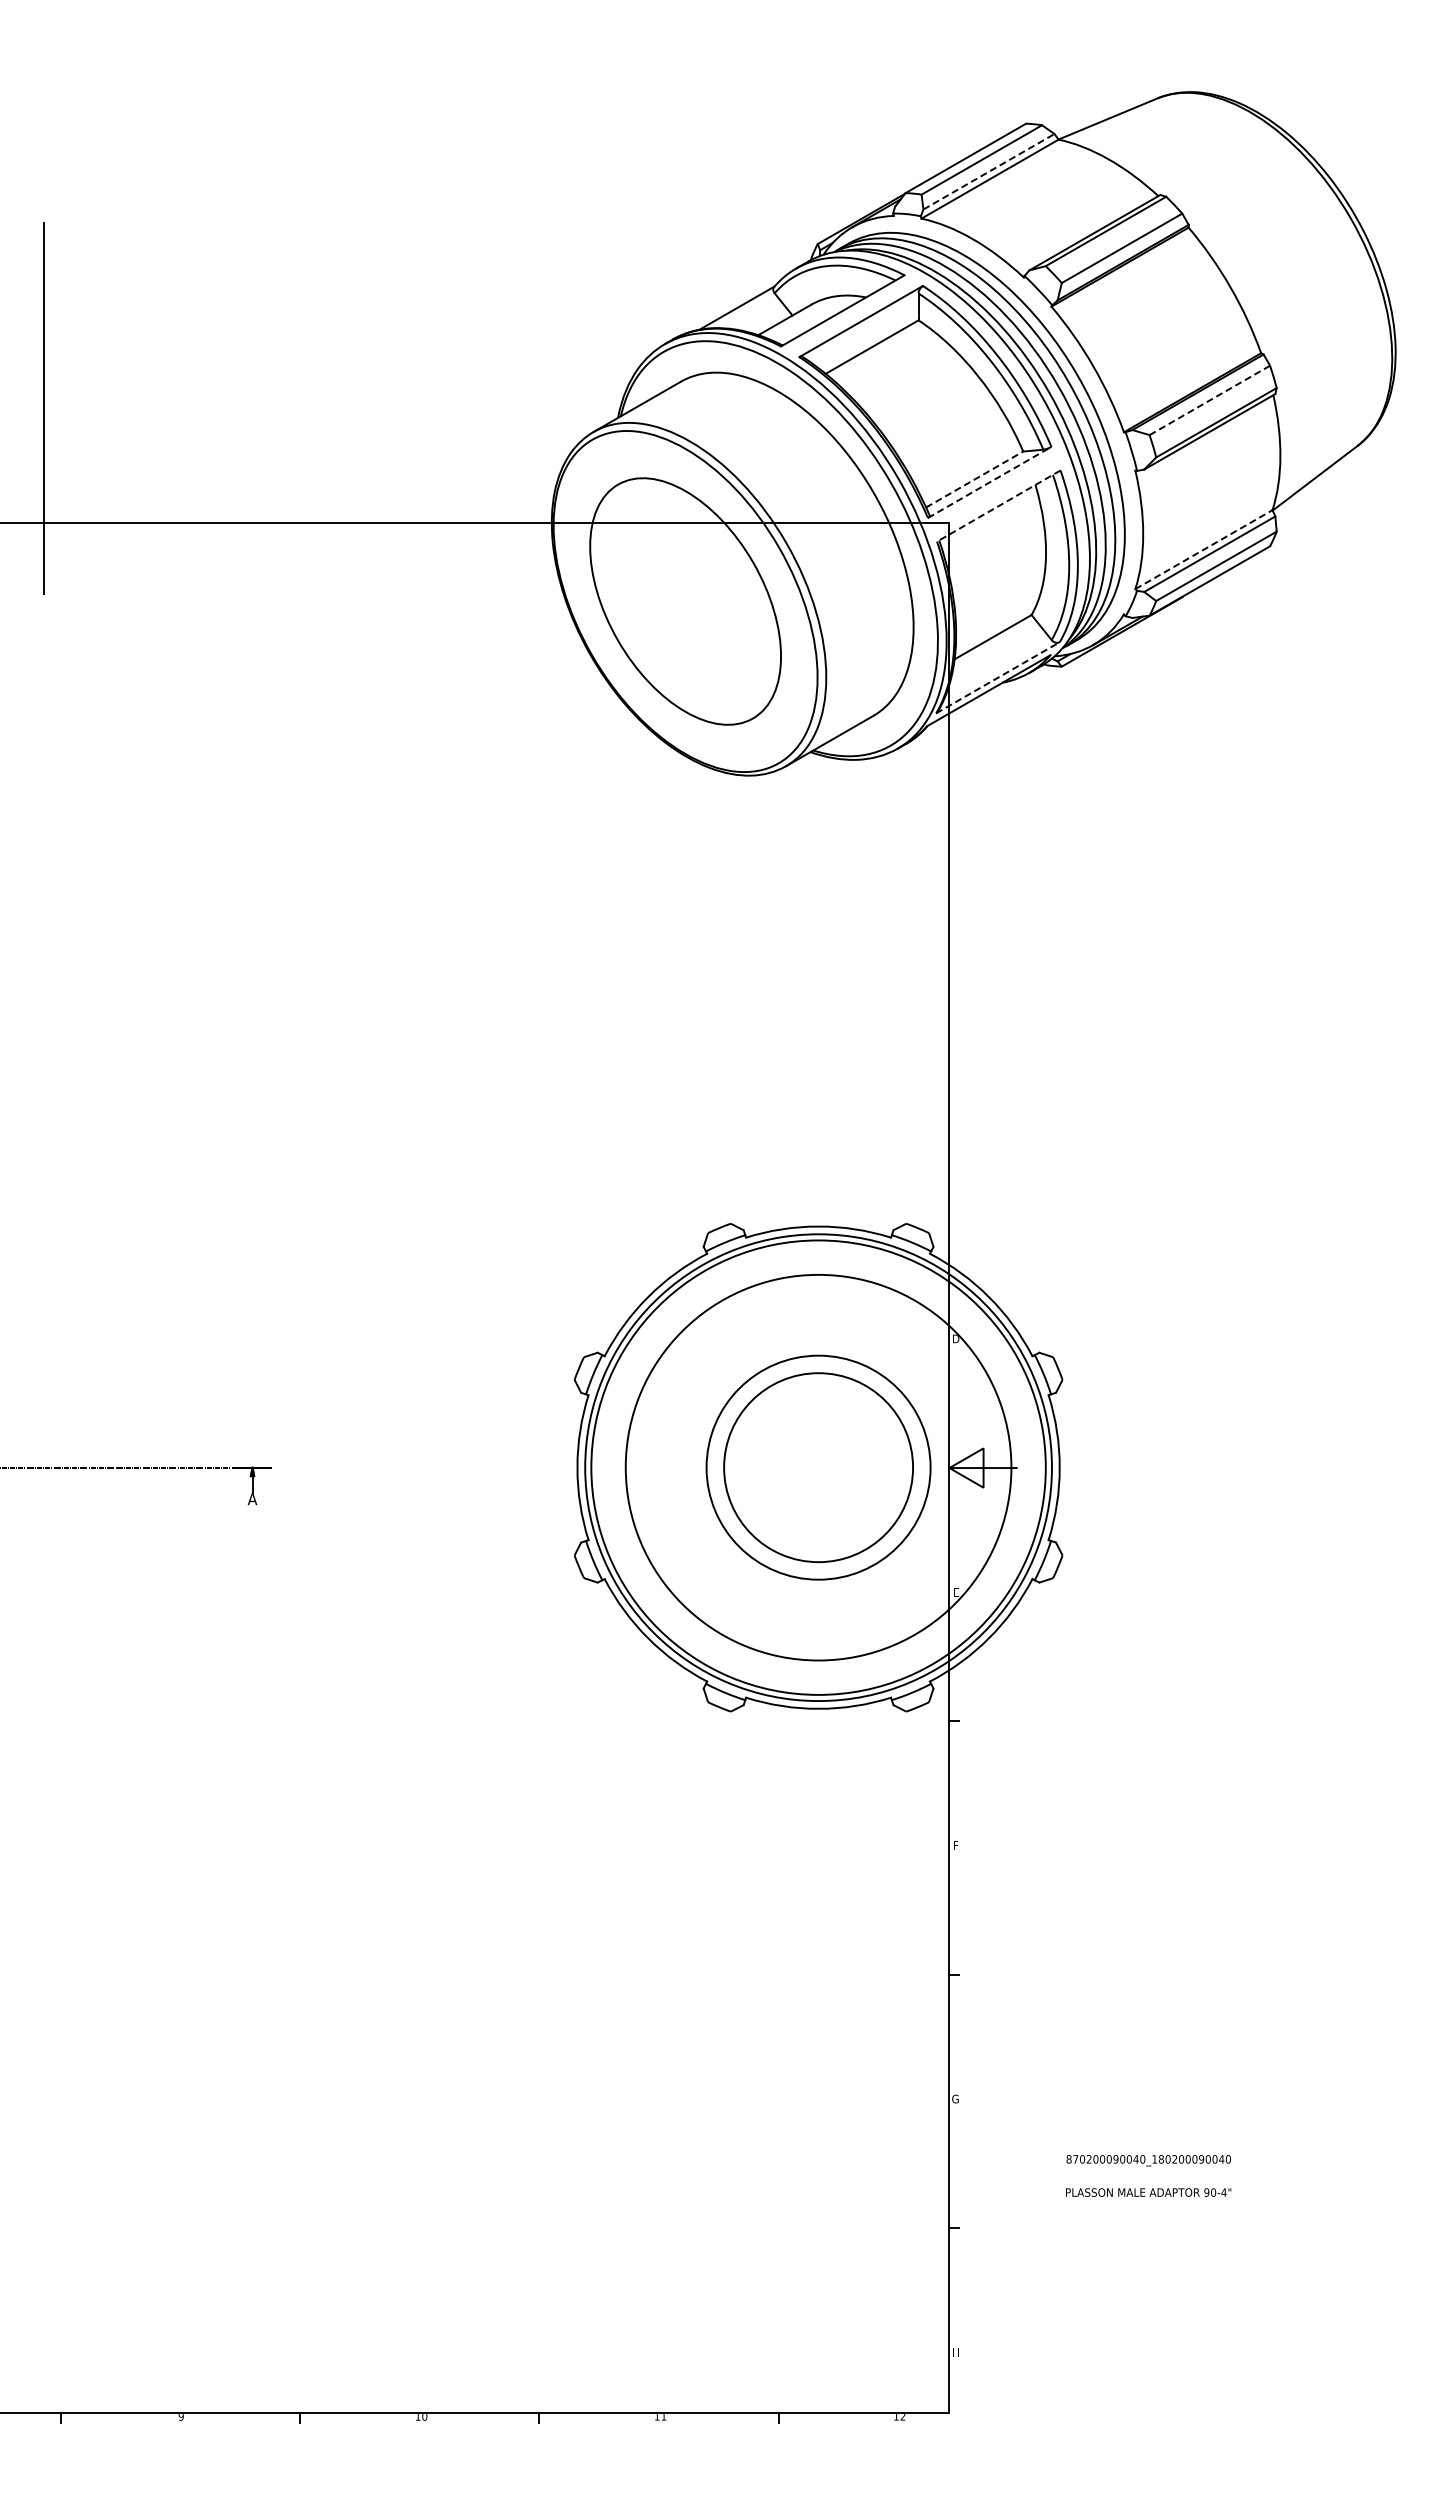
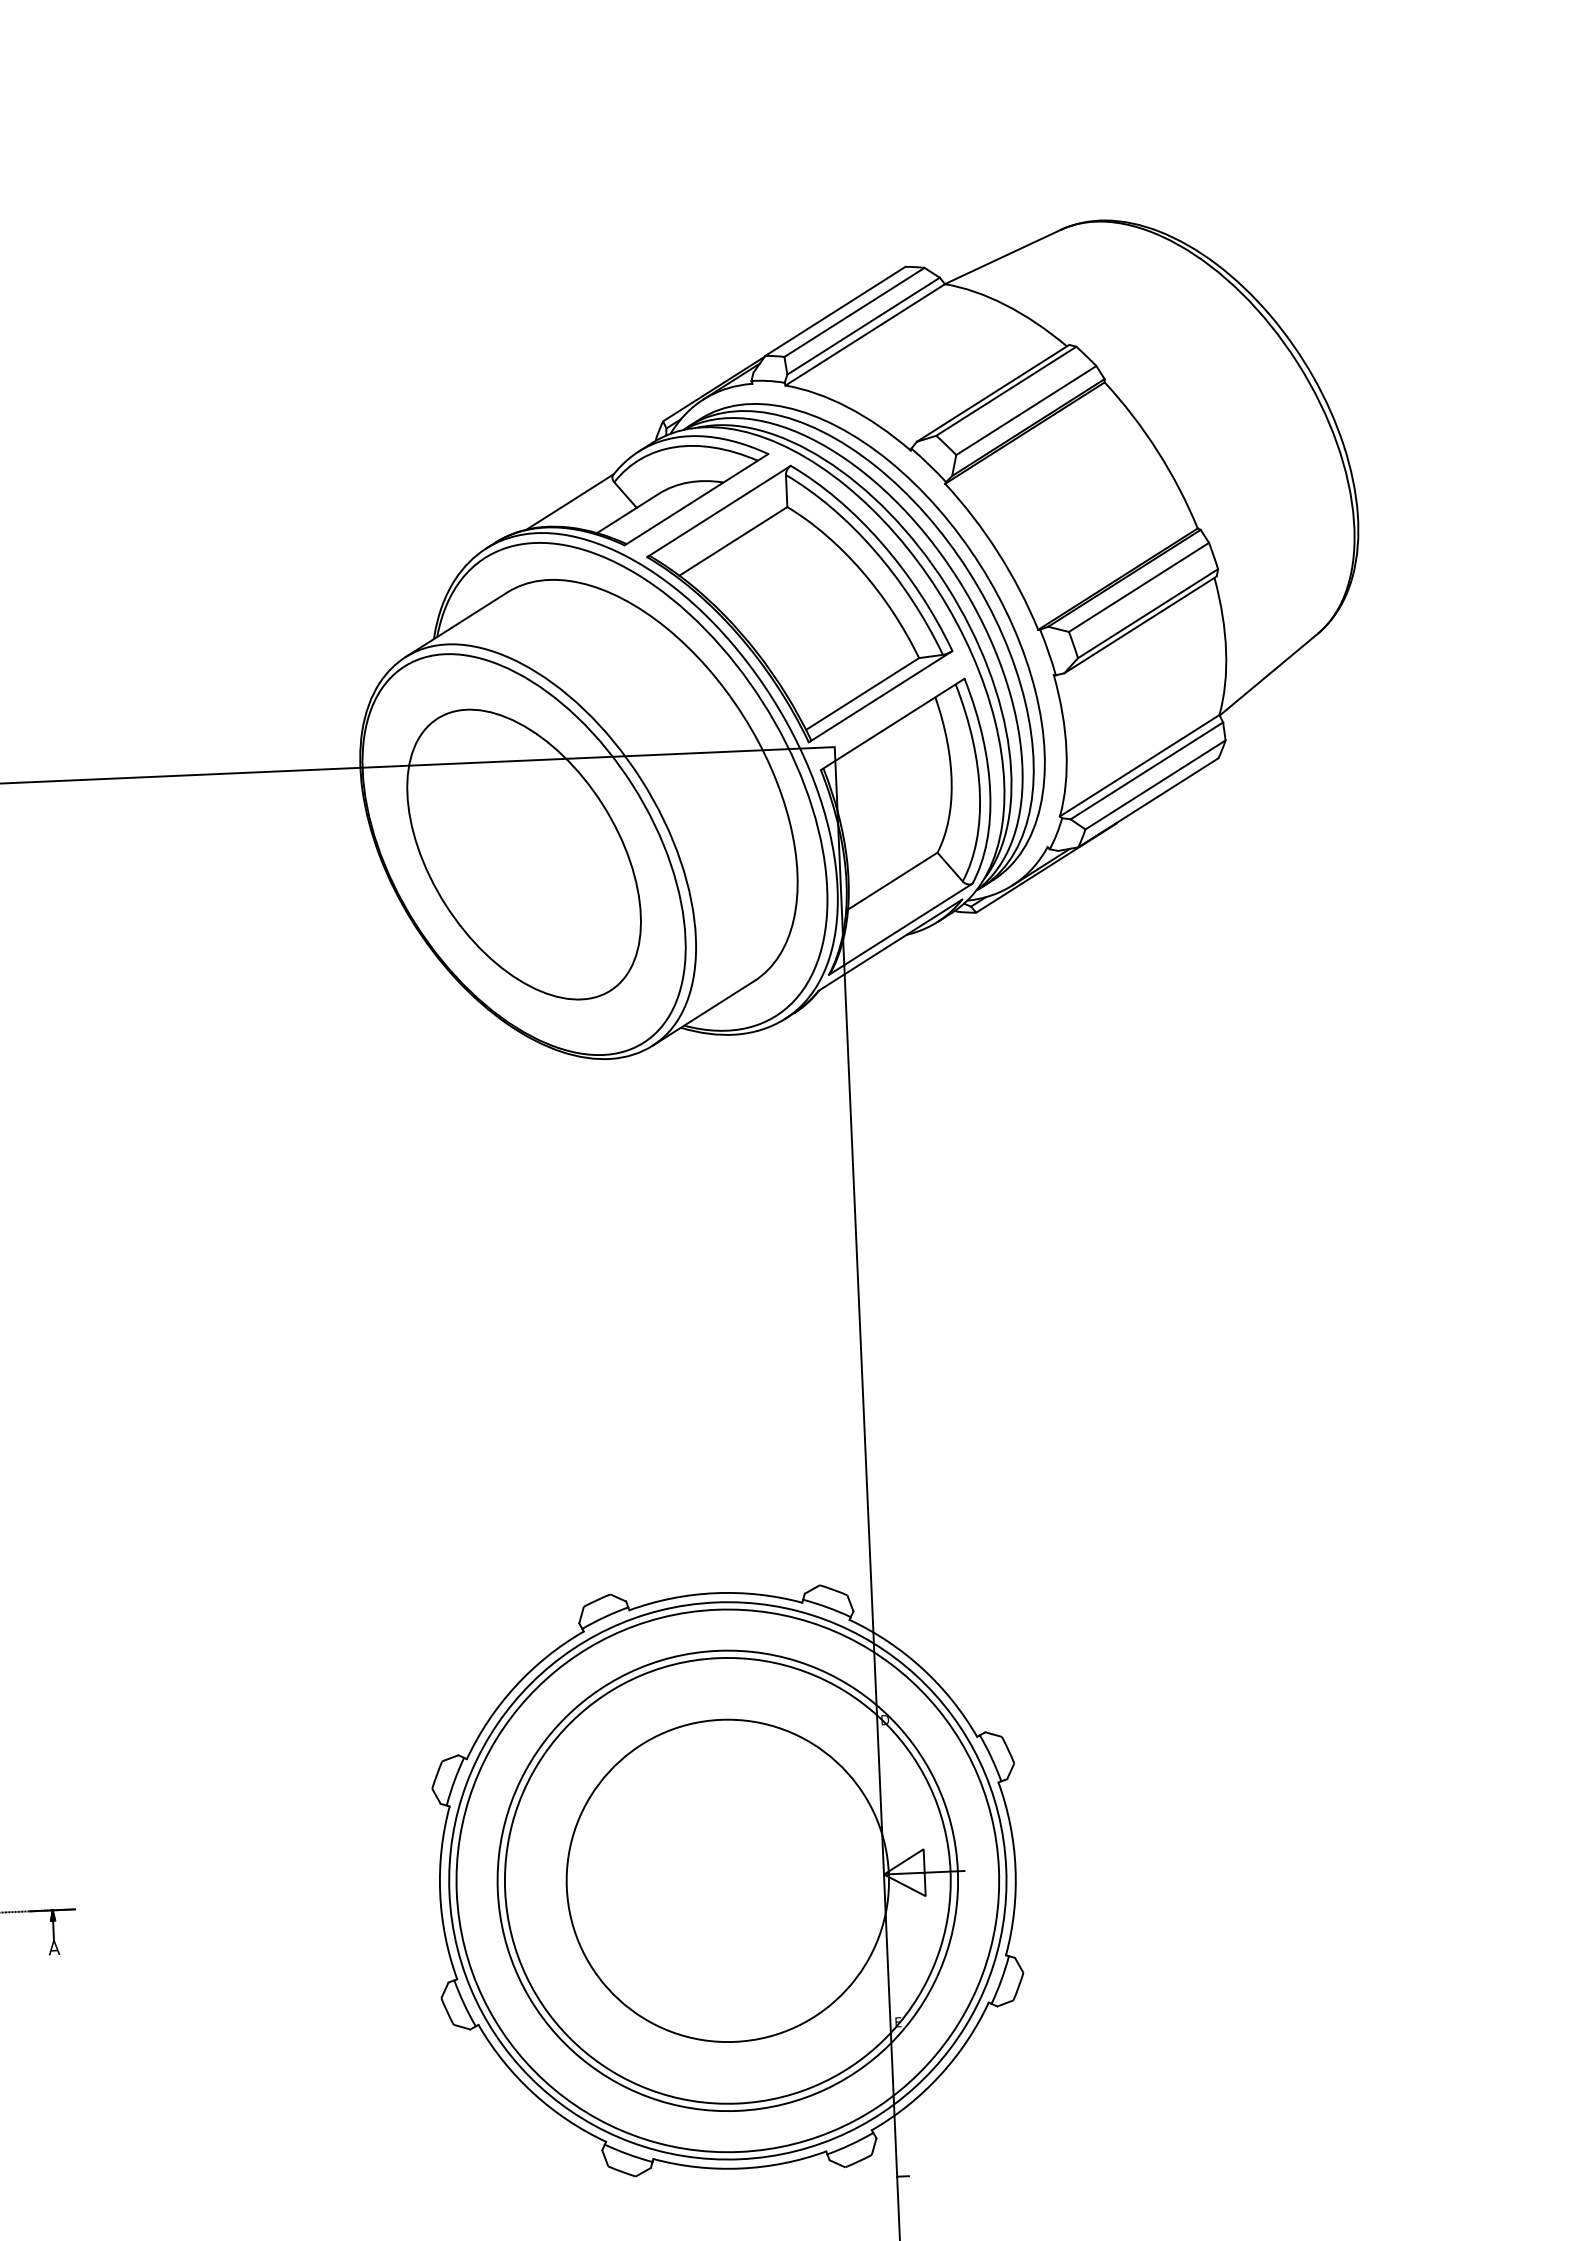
line: (988, 171) -> (863, 325), dashed -> solid
line: (1209, 400) -> (1138, 587), dashed -> solid
line: (975, 479) -> (863, 693), dashed -> solid
line: (990, 482) -> (881, 696), dashed -> solid
line: (998, 506) -> (892, 724), dashed -> solid
line: (1204, 549) -> (1140, 765), dashed -> solid
line: (998, 677) -> (901, 928), dashed -> solid
circle: (818, 1467) -> (727, 1880), size x1.43
circle: (818, 1467) -> (727, 1880), size x1.67

